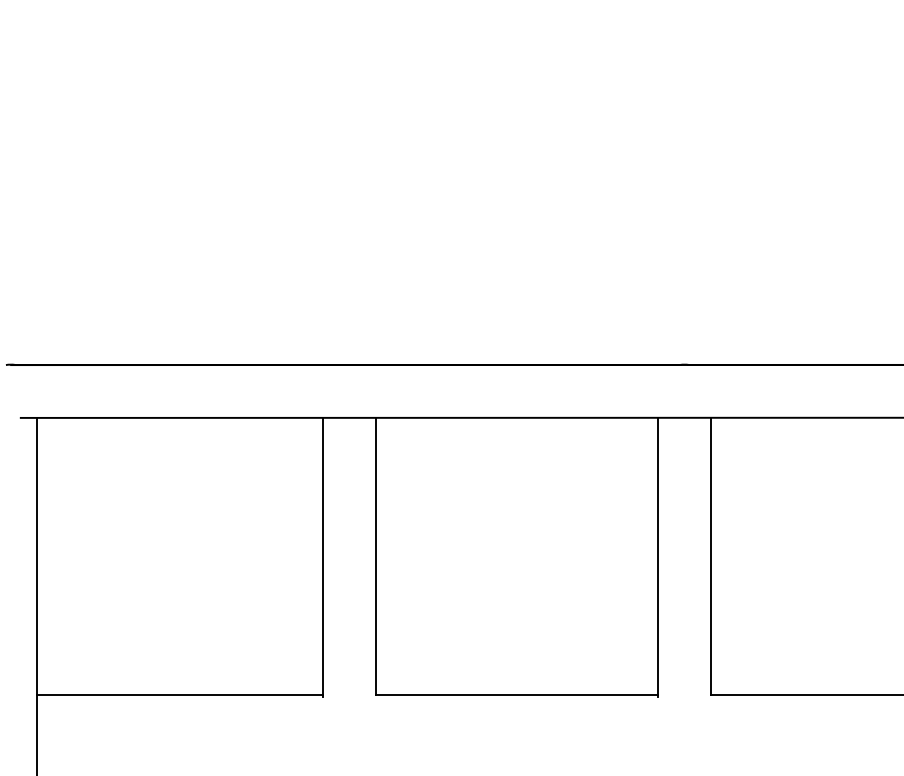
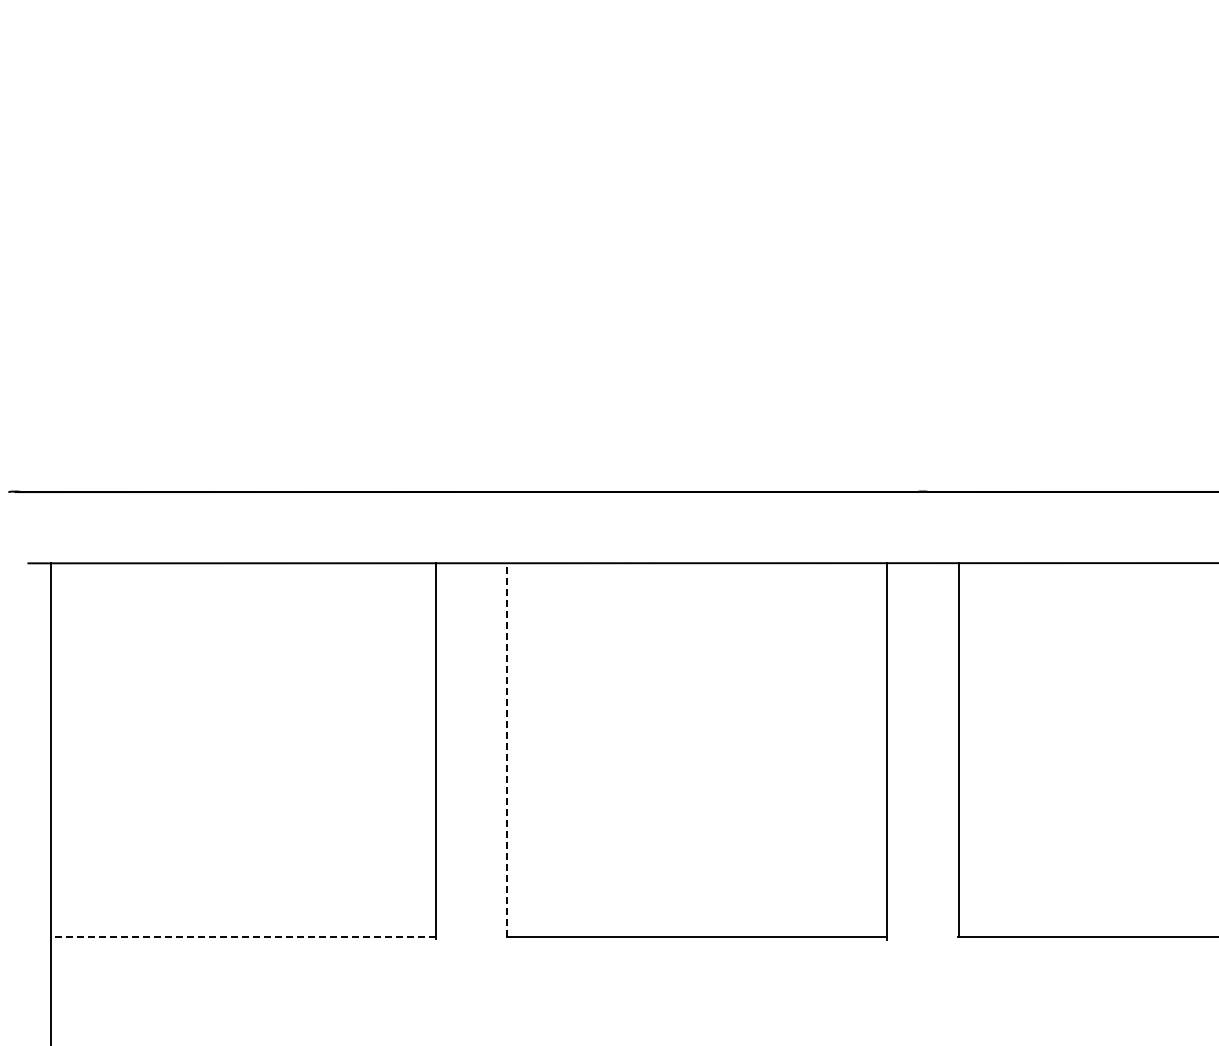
line: (375, 556) -> (506, 750), solid -> dashed
line: (179, 694) -> (242, 936), solid -> dashed

